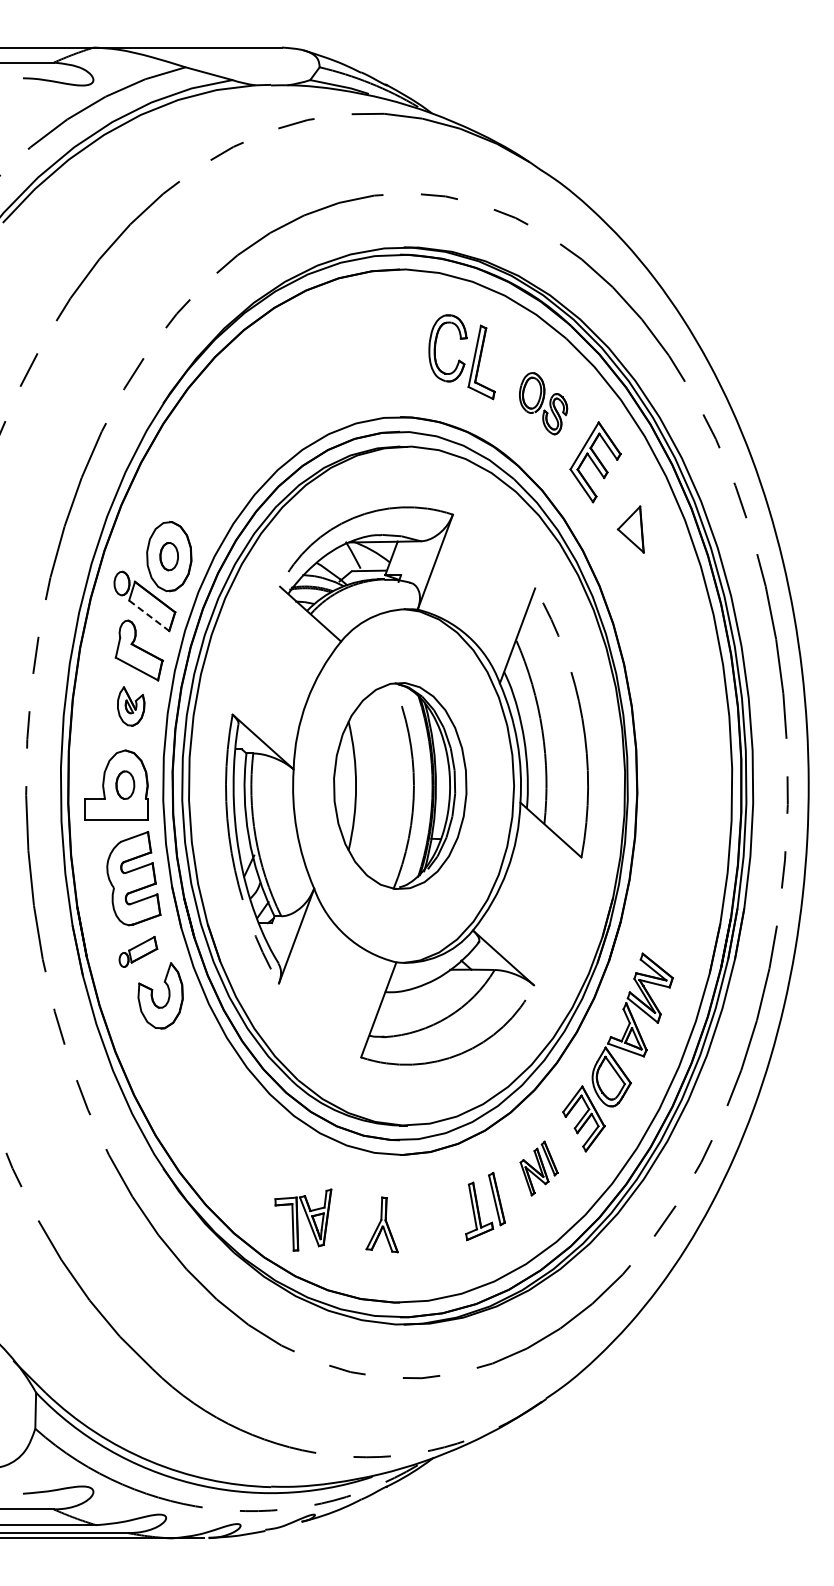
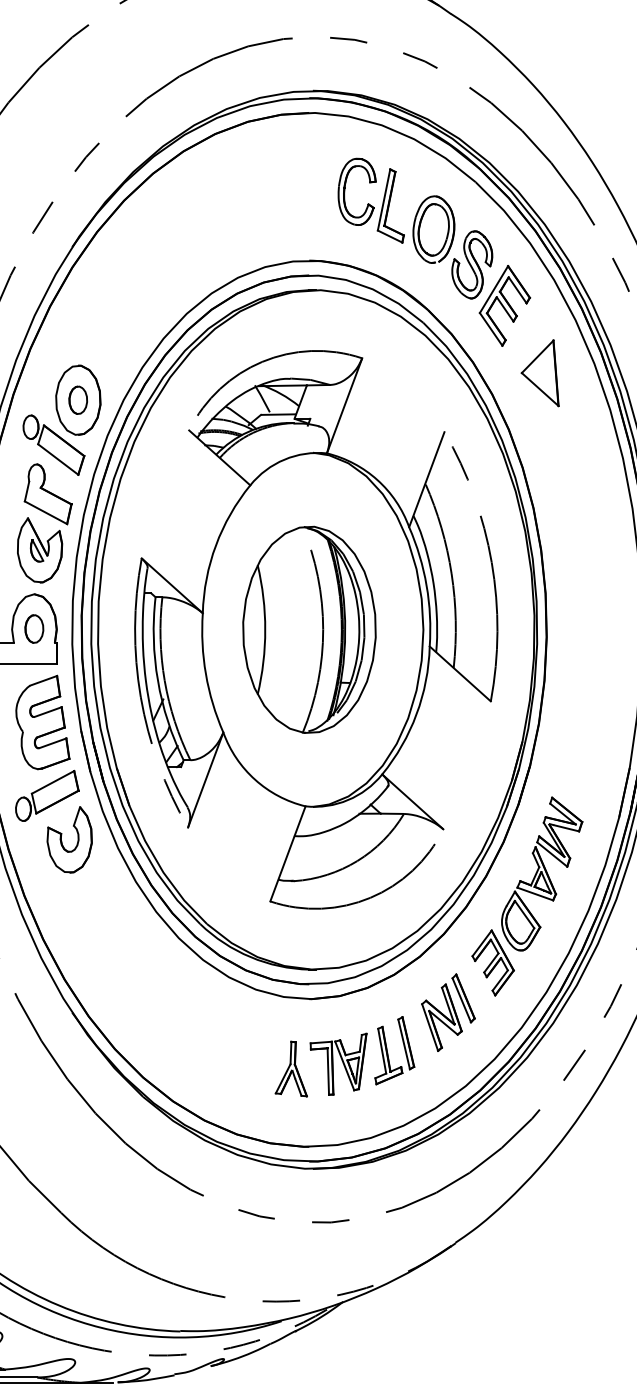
part: (543, 403) -> (452, 247), size x1.67
part: (630, 529) -> (539, 373), size x1.43
line: (149, 616) -> (58, 460), dashed -> solid
part: (131, 706) -> (40, 550), size x1.67
part: (138, 951) -> (47, 795), size x1.67
part: (538, 1168) -> (447, 1012), size x1.43
part: (303, 1219) -> (338, 1063), moved

